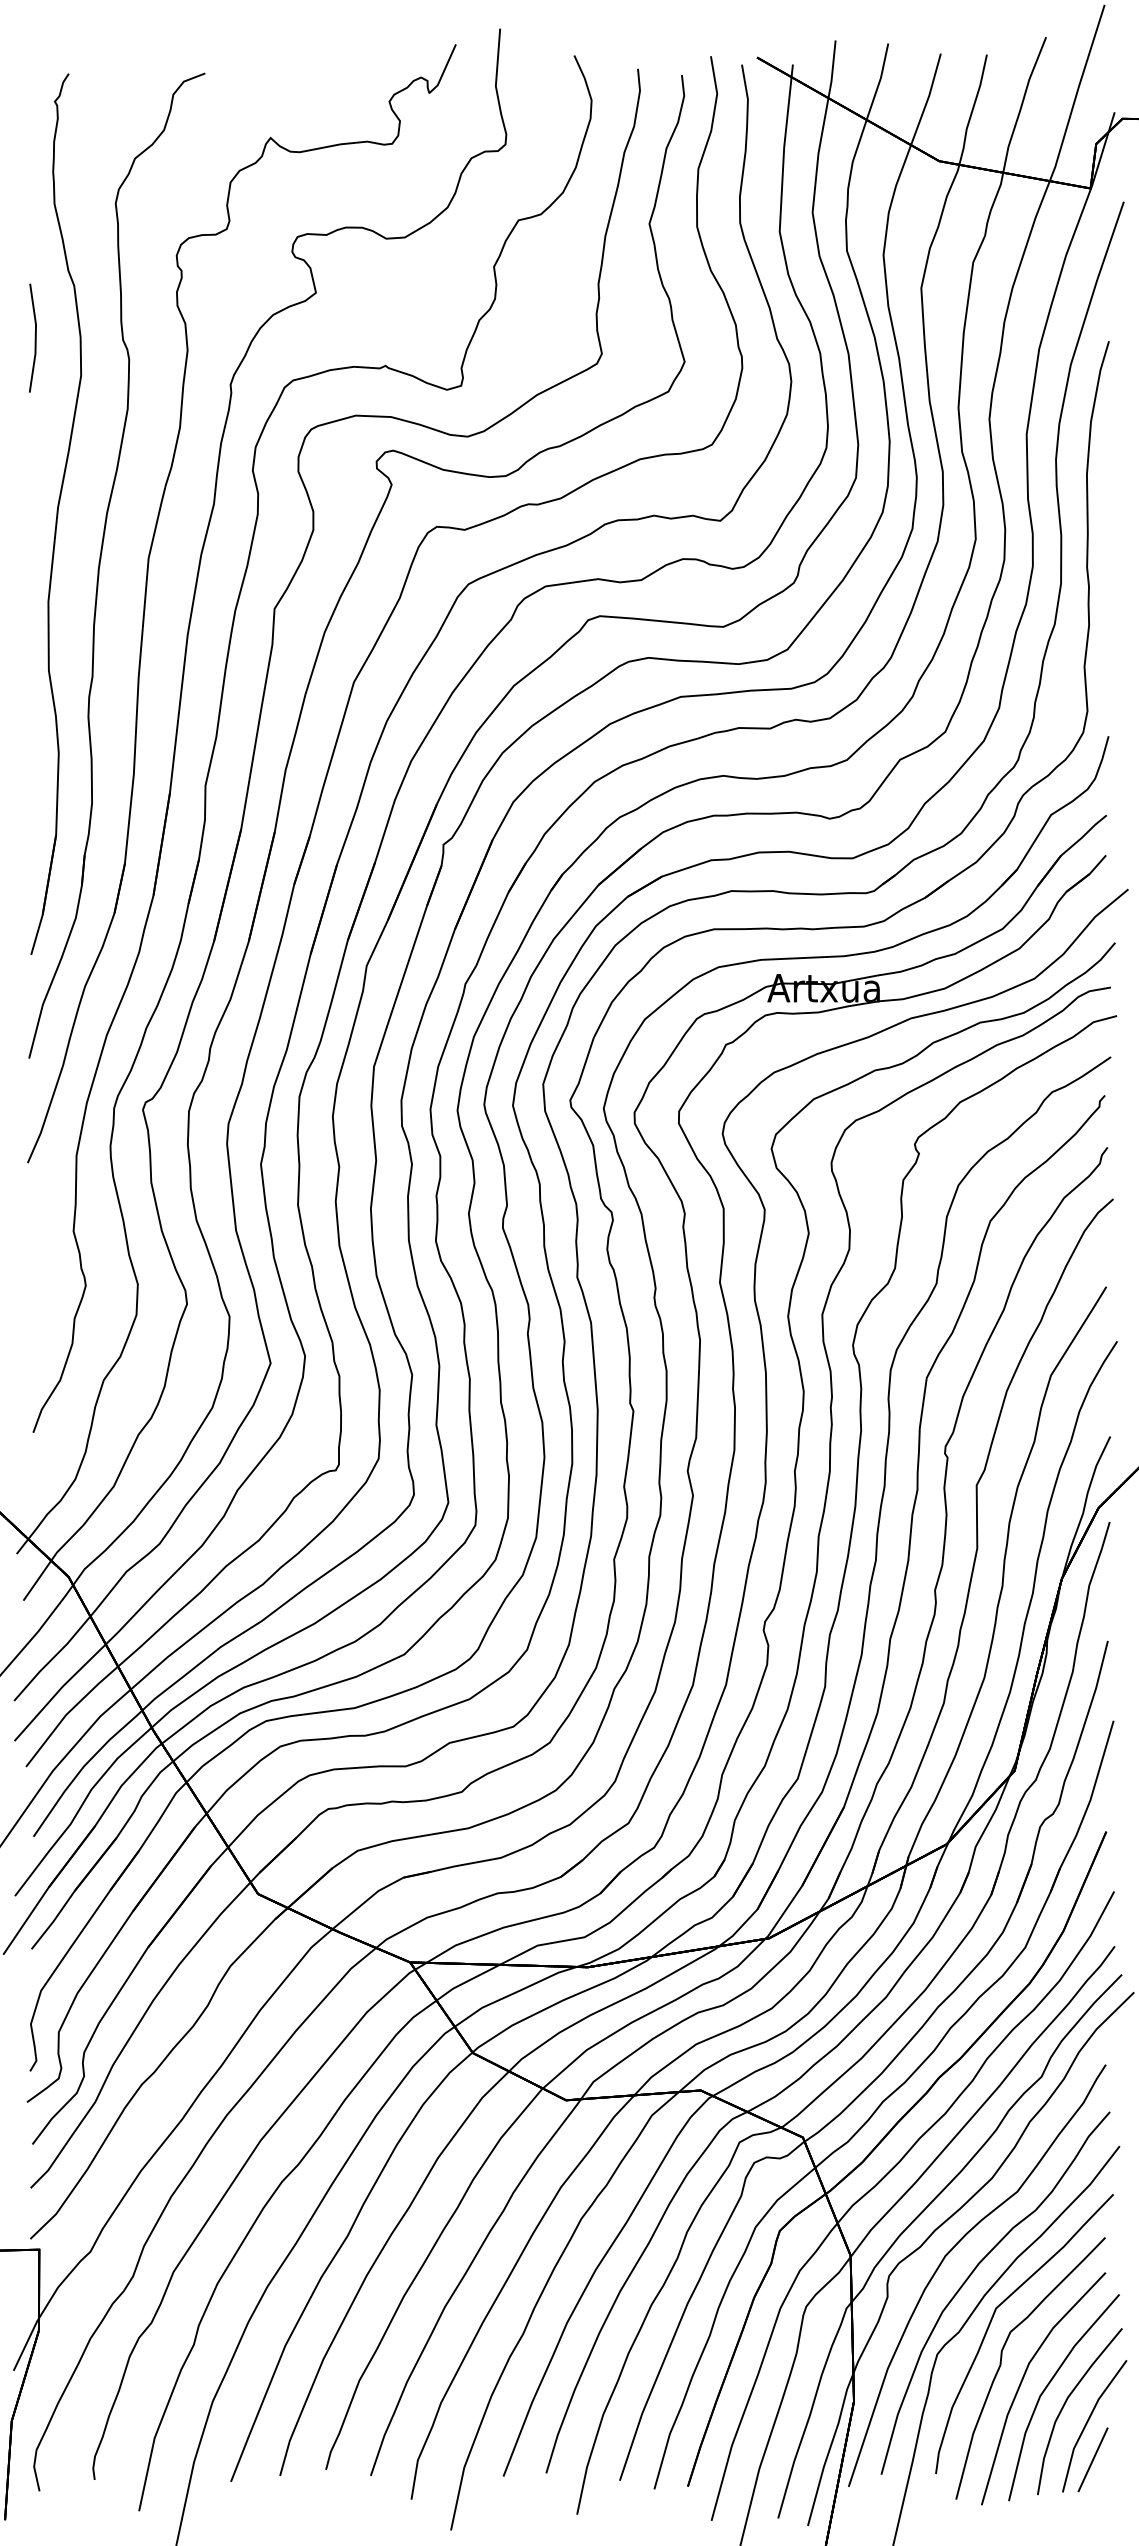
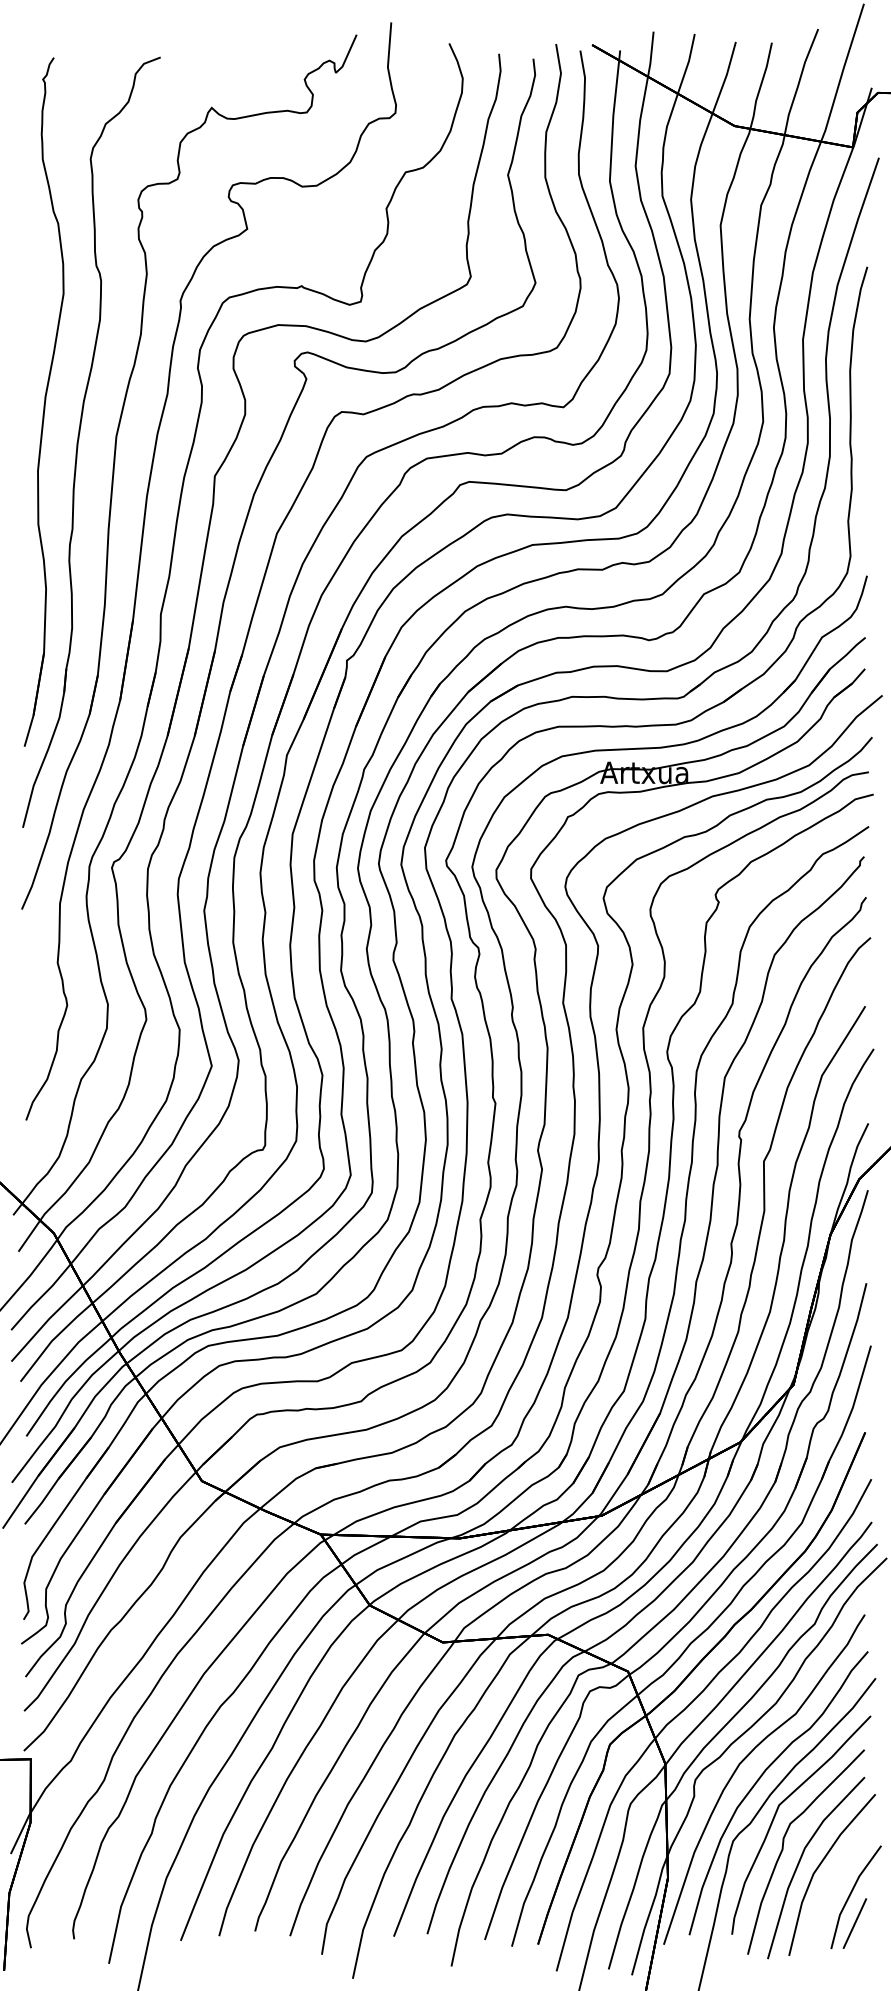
part: (32, 337) -> (25, 263), removed
curve: (1065, 2404) -> (833, 1880), removed

